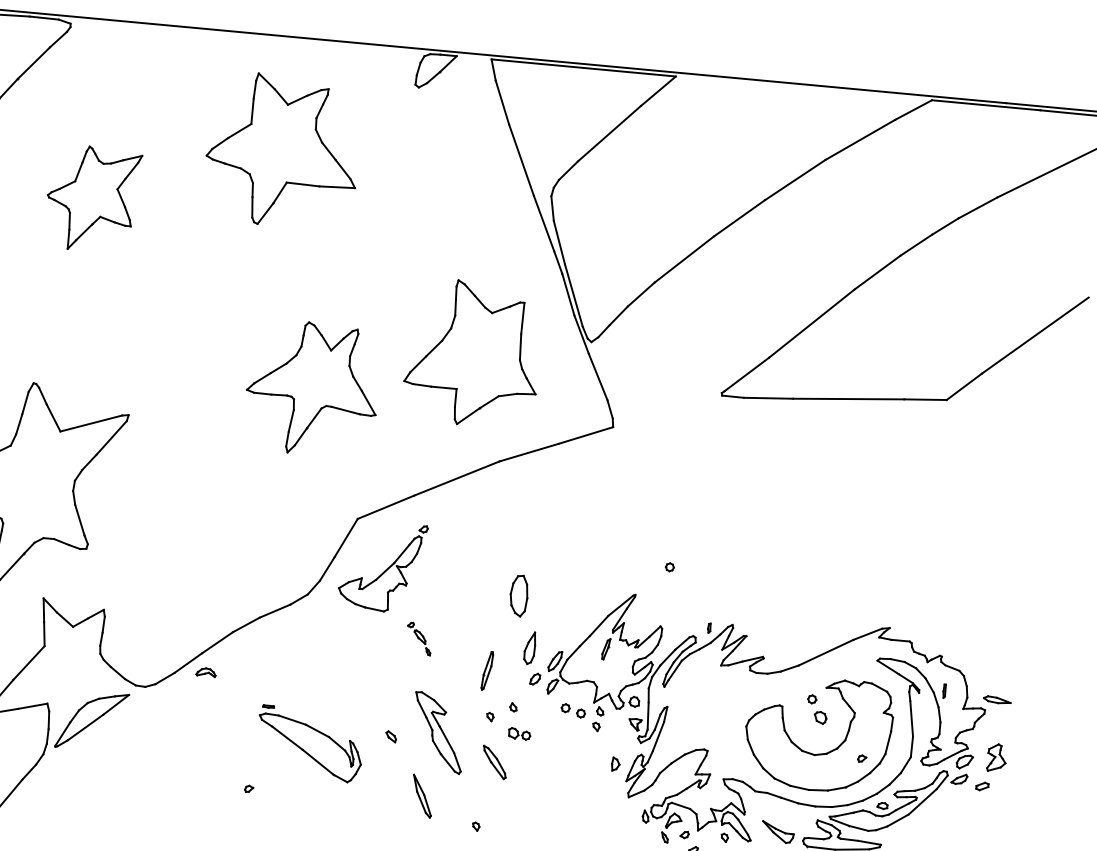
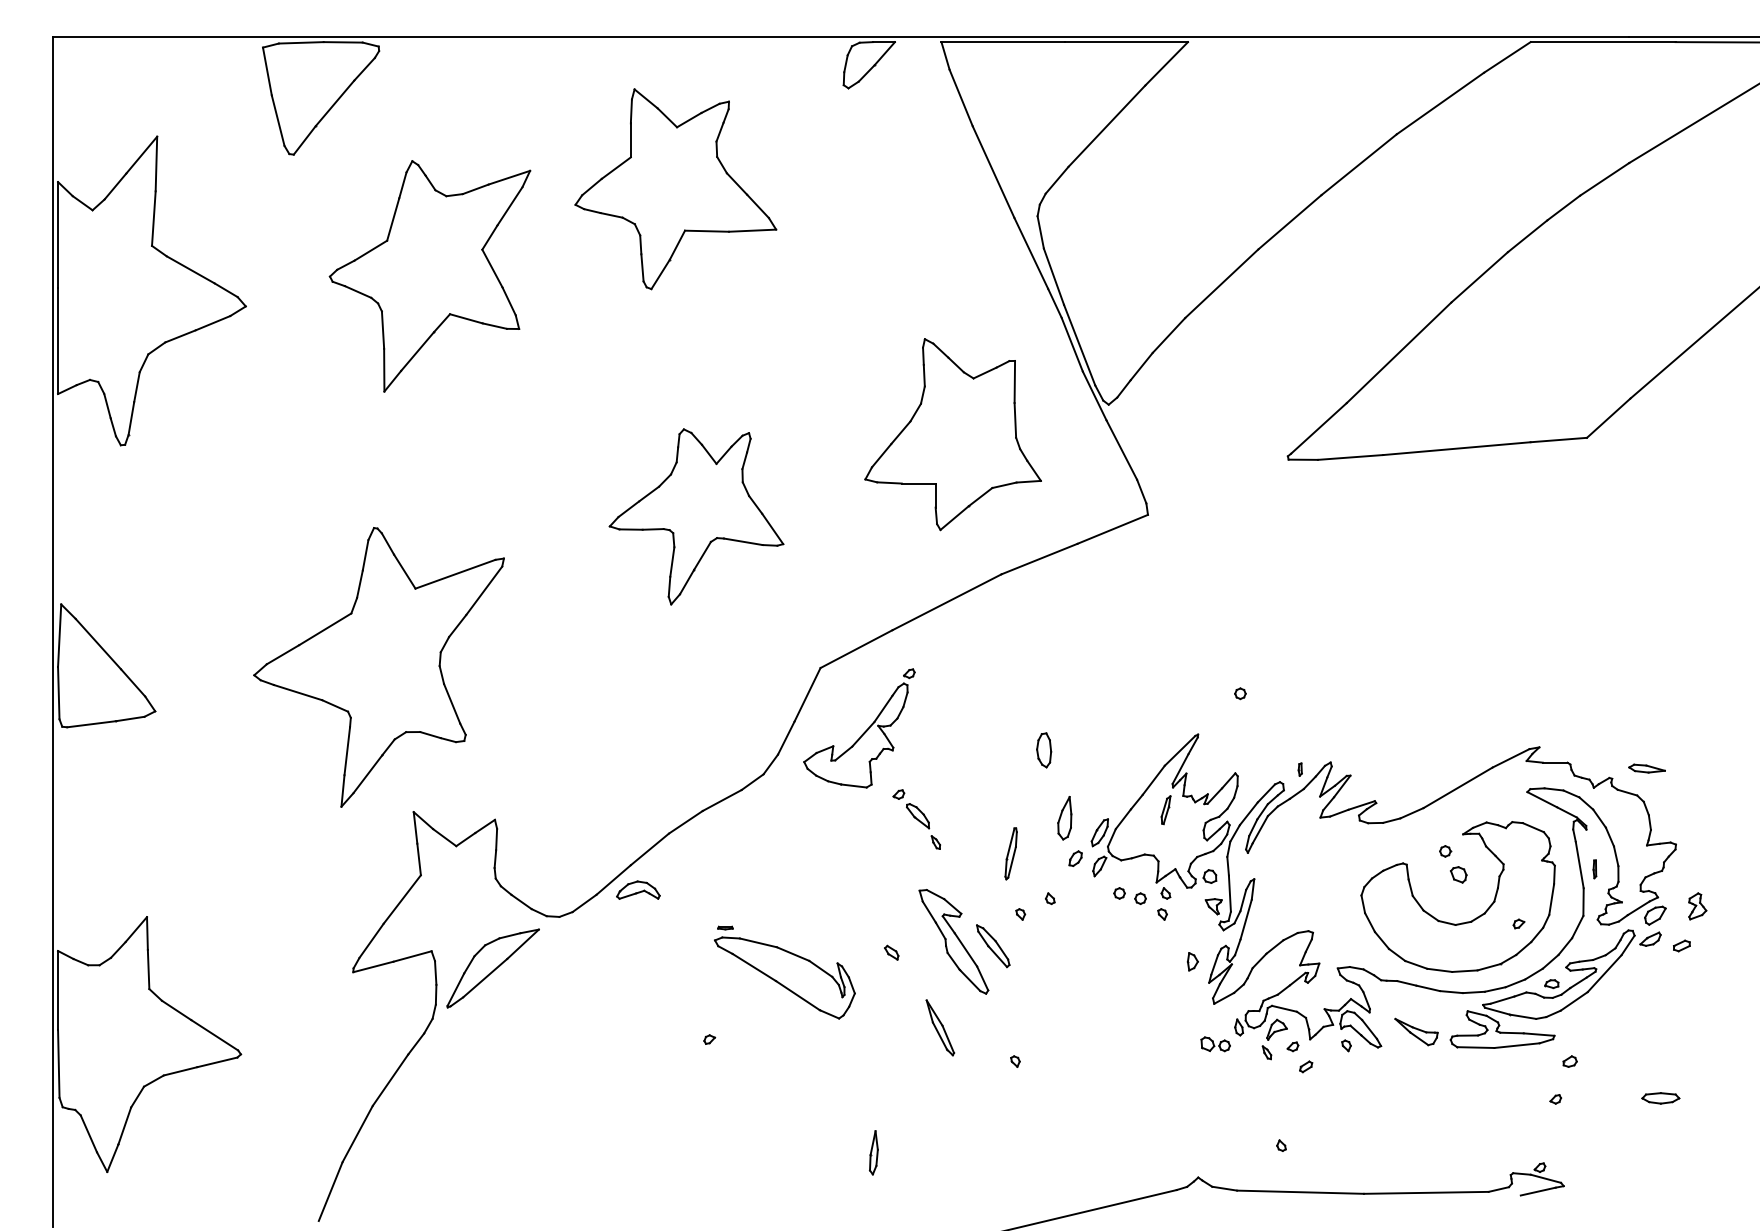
part: (92, 199) -> (429, 276), size x1.67
part: (312, 388) -> (696, 516), moved
part: (519, 596) -> (1044, 750), size x0.62
part: (418, 638) -> (916, 819), size x1.43
part: (206, 671) -> (638, 889), size x1.67
part: (944, 691) -> (1594, 869), moved
part: (996, 699) -> (1646, 768), moved
part: (519, 734) -> (1215, 1044), moved
part: (996, 758) -> (1697, 906), size x0.71
part: (494, 762) -> (993, 946), moved

